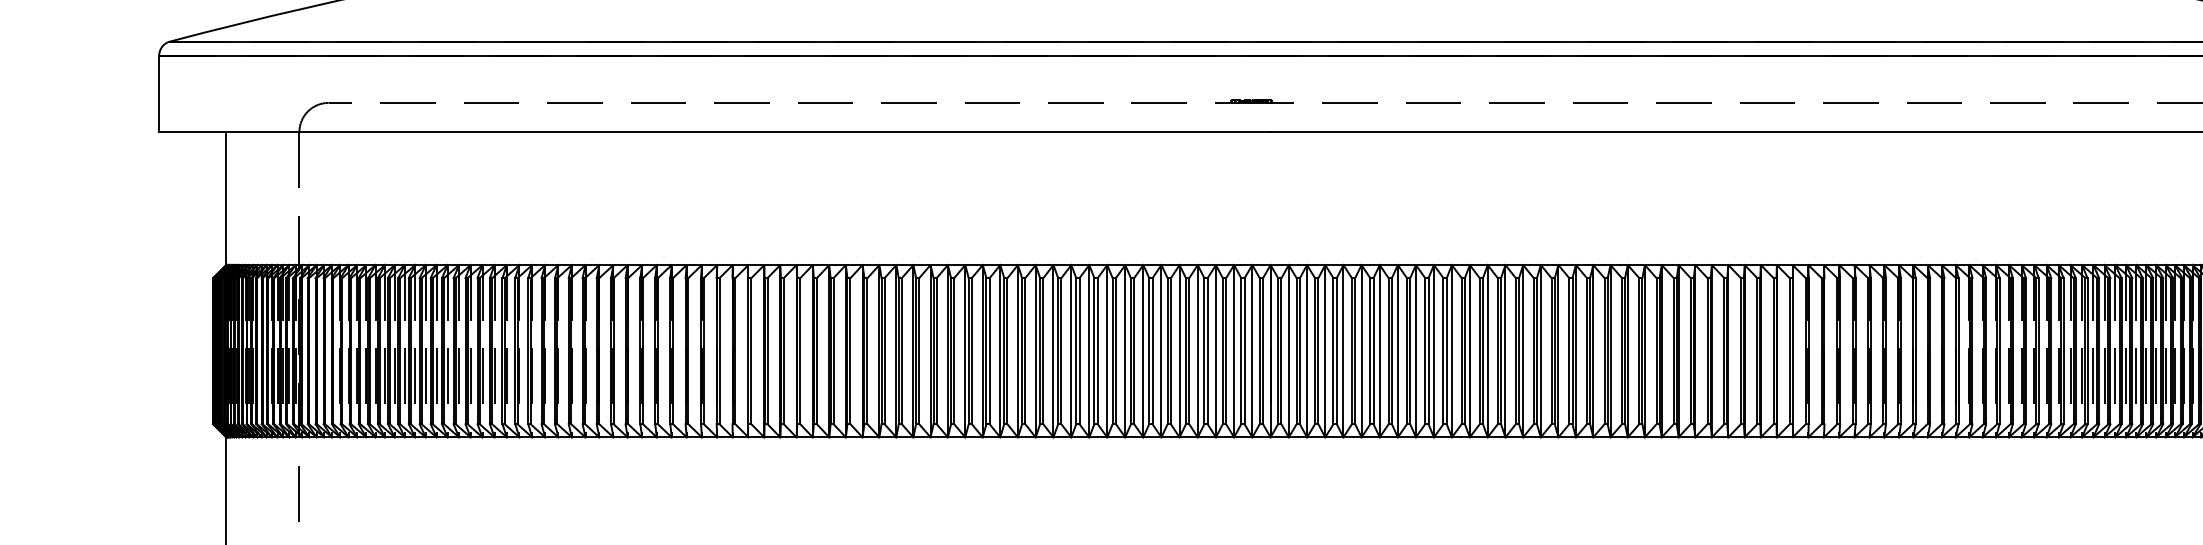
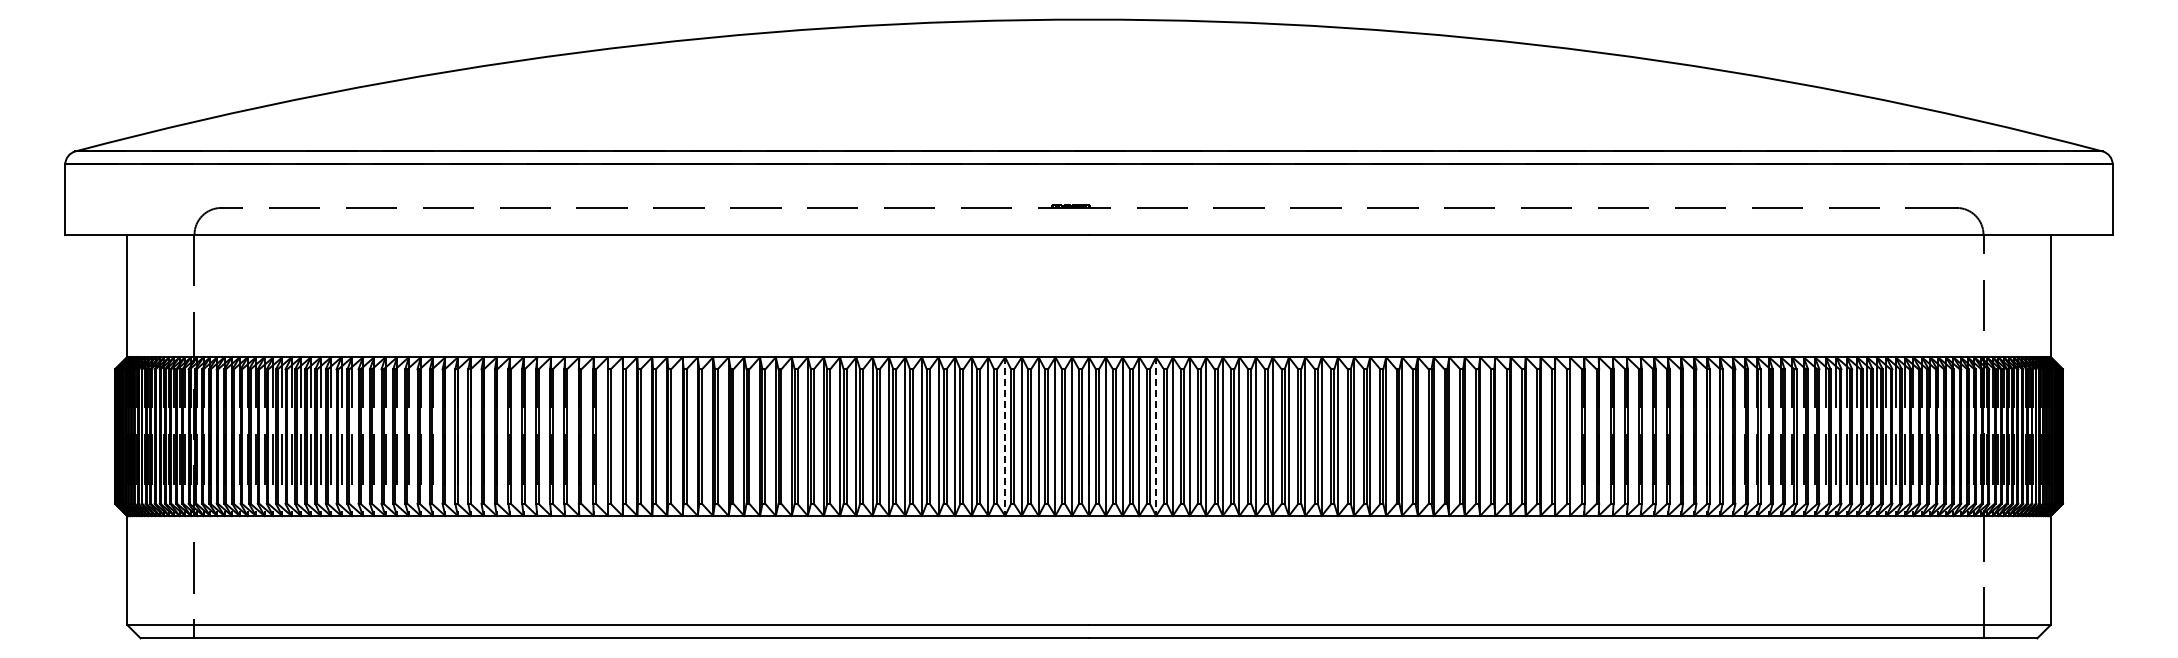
line: (1179, 352) -> (1005, 437), solid -> dashed
line: (1343, 352) -> (1156, 437), solid -> dashed

